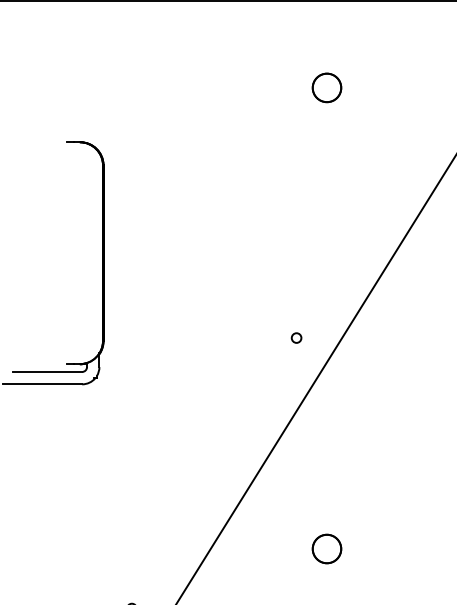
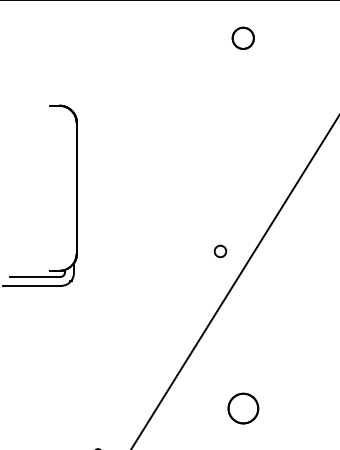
circle: (325, 86) -> (242, 37), moved
circle: (296, 338) -> (220, 251), size x1.6
circle: (325, 547) -> (242, 407), size x1.4

